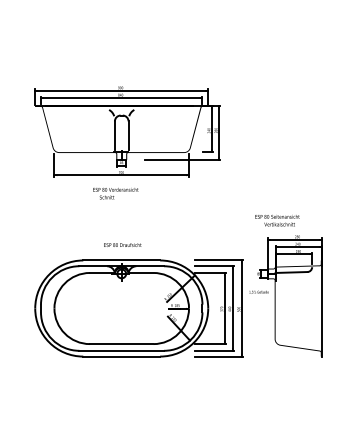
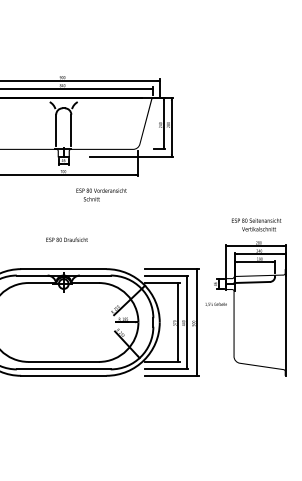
text: (115, 193) -> (101, 194), moved
text: (277, 220) -> (256, 224), moved
text: (122, 244) -> (66, 239), moved

